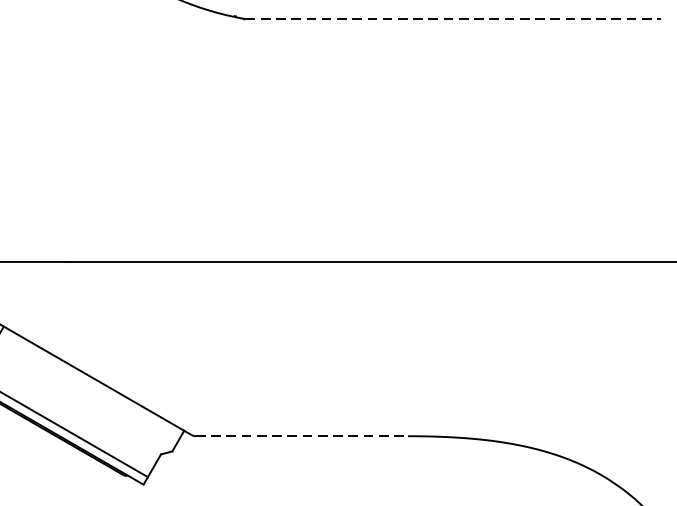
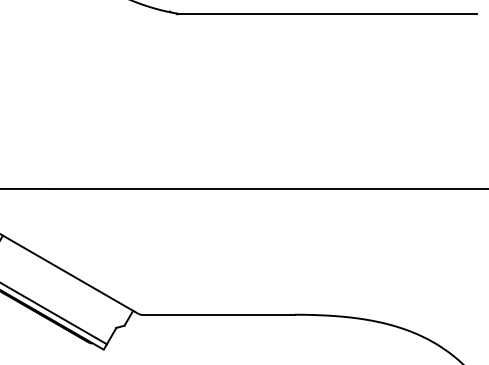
line: (453, 18) -> (327, 13), dashed -> solid
line: (302, 435) -> (218, 314), dashed -> solid

